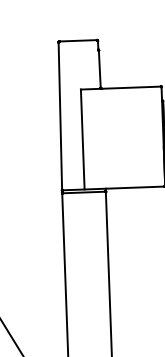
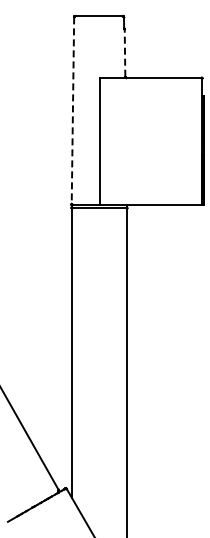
line: (100, 69) -> (125, 53), solid -> dashed
line: (60, 116) -> (72, 111), solid -> dashed

